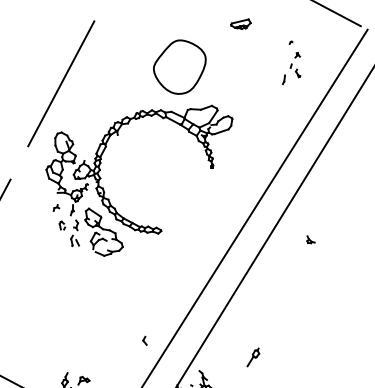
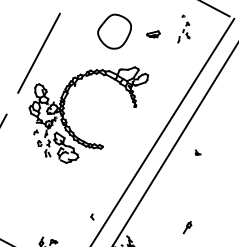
part: (240, 24) -> (153, 34), moved
part: (291, 62) -> (183, 28), moved
part: (179, 66) -> (114, 31), moved
part: (253, 357) -> (187, 227), moved

